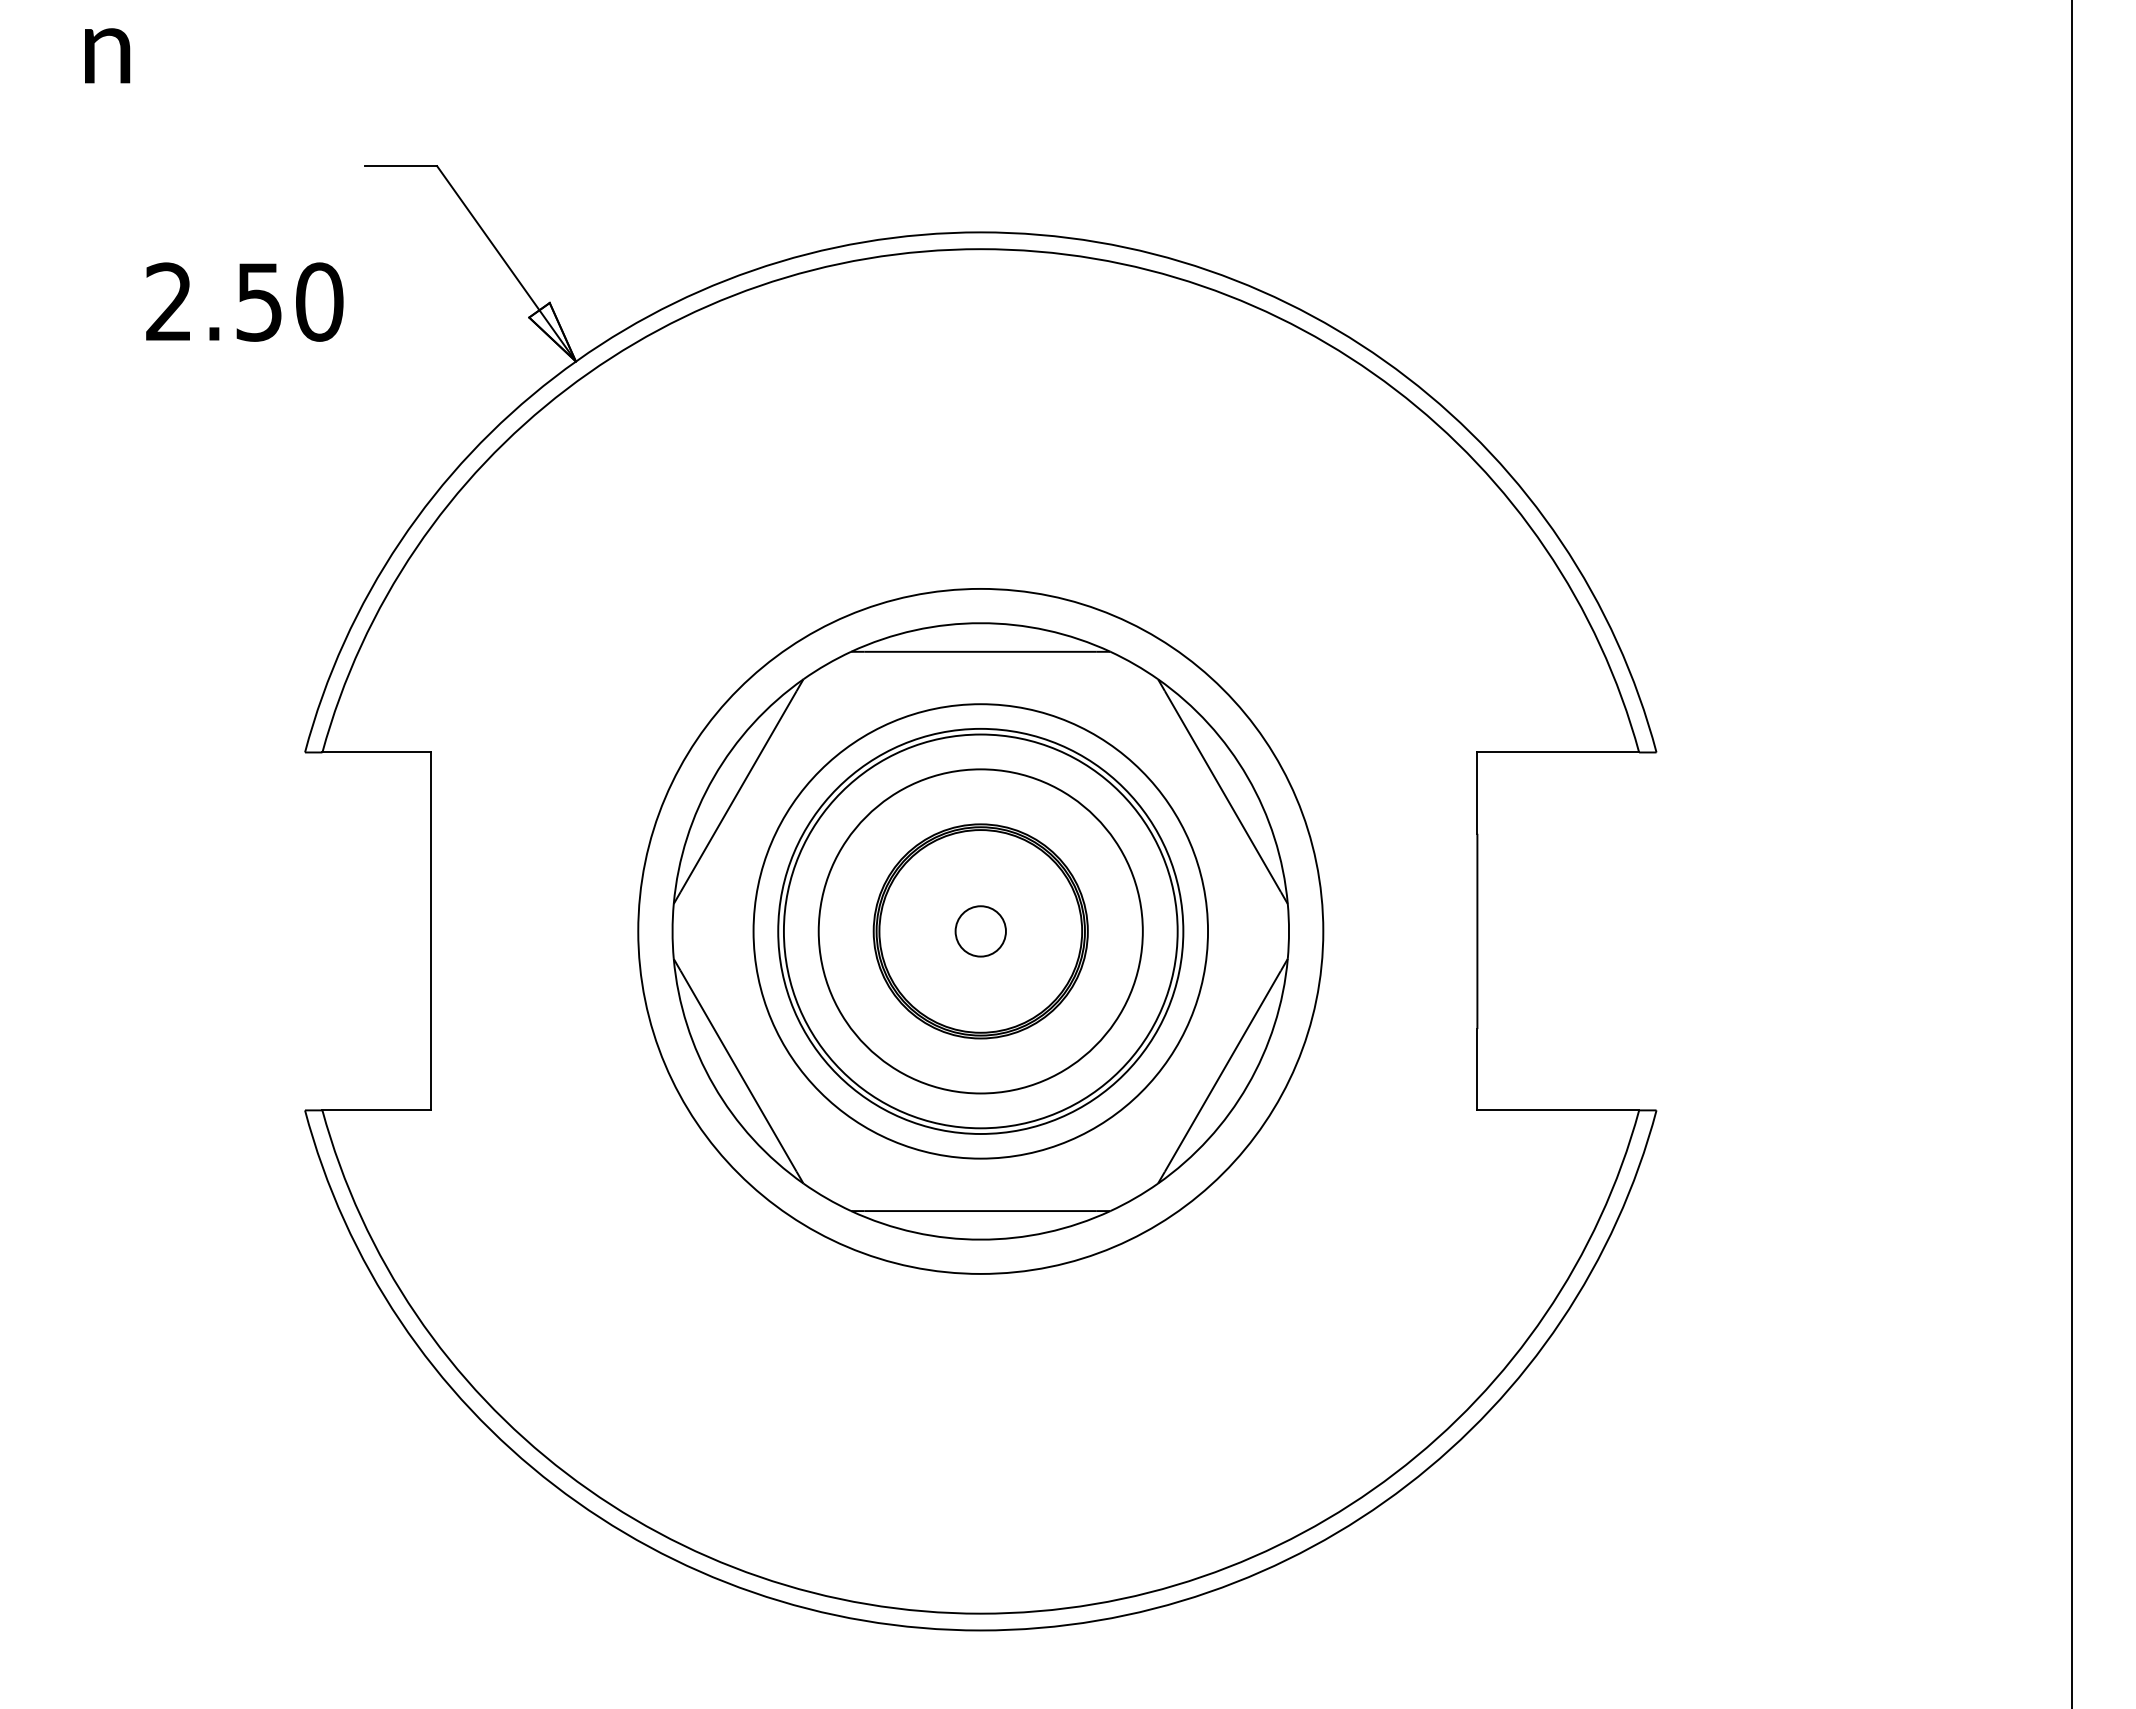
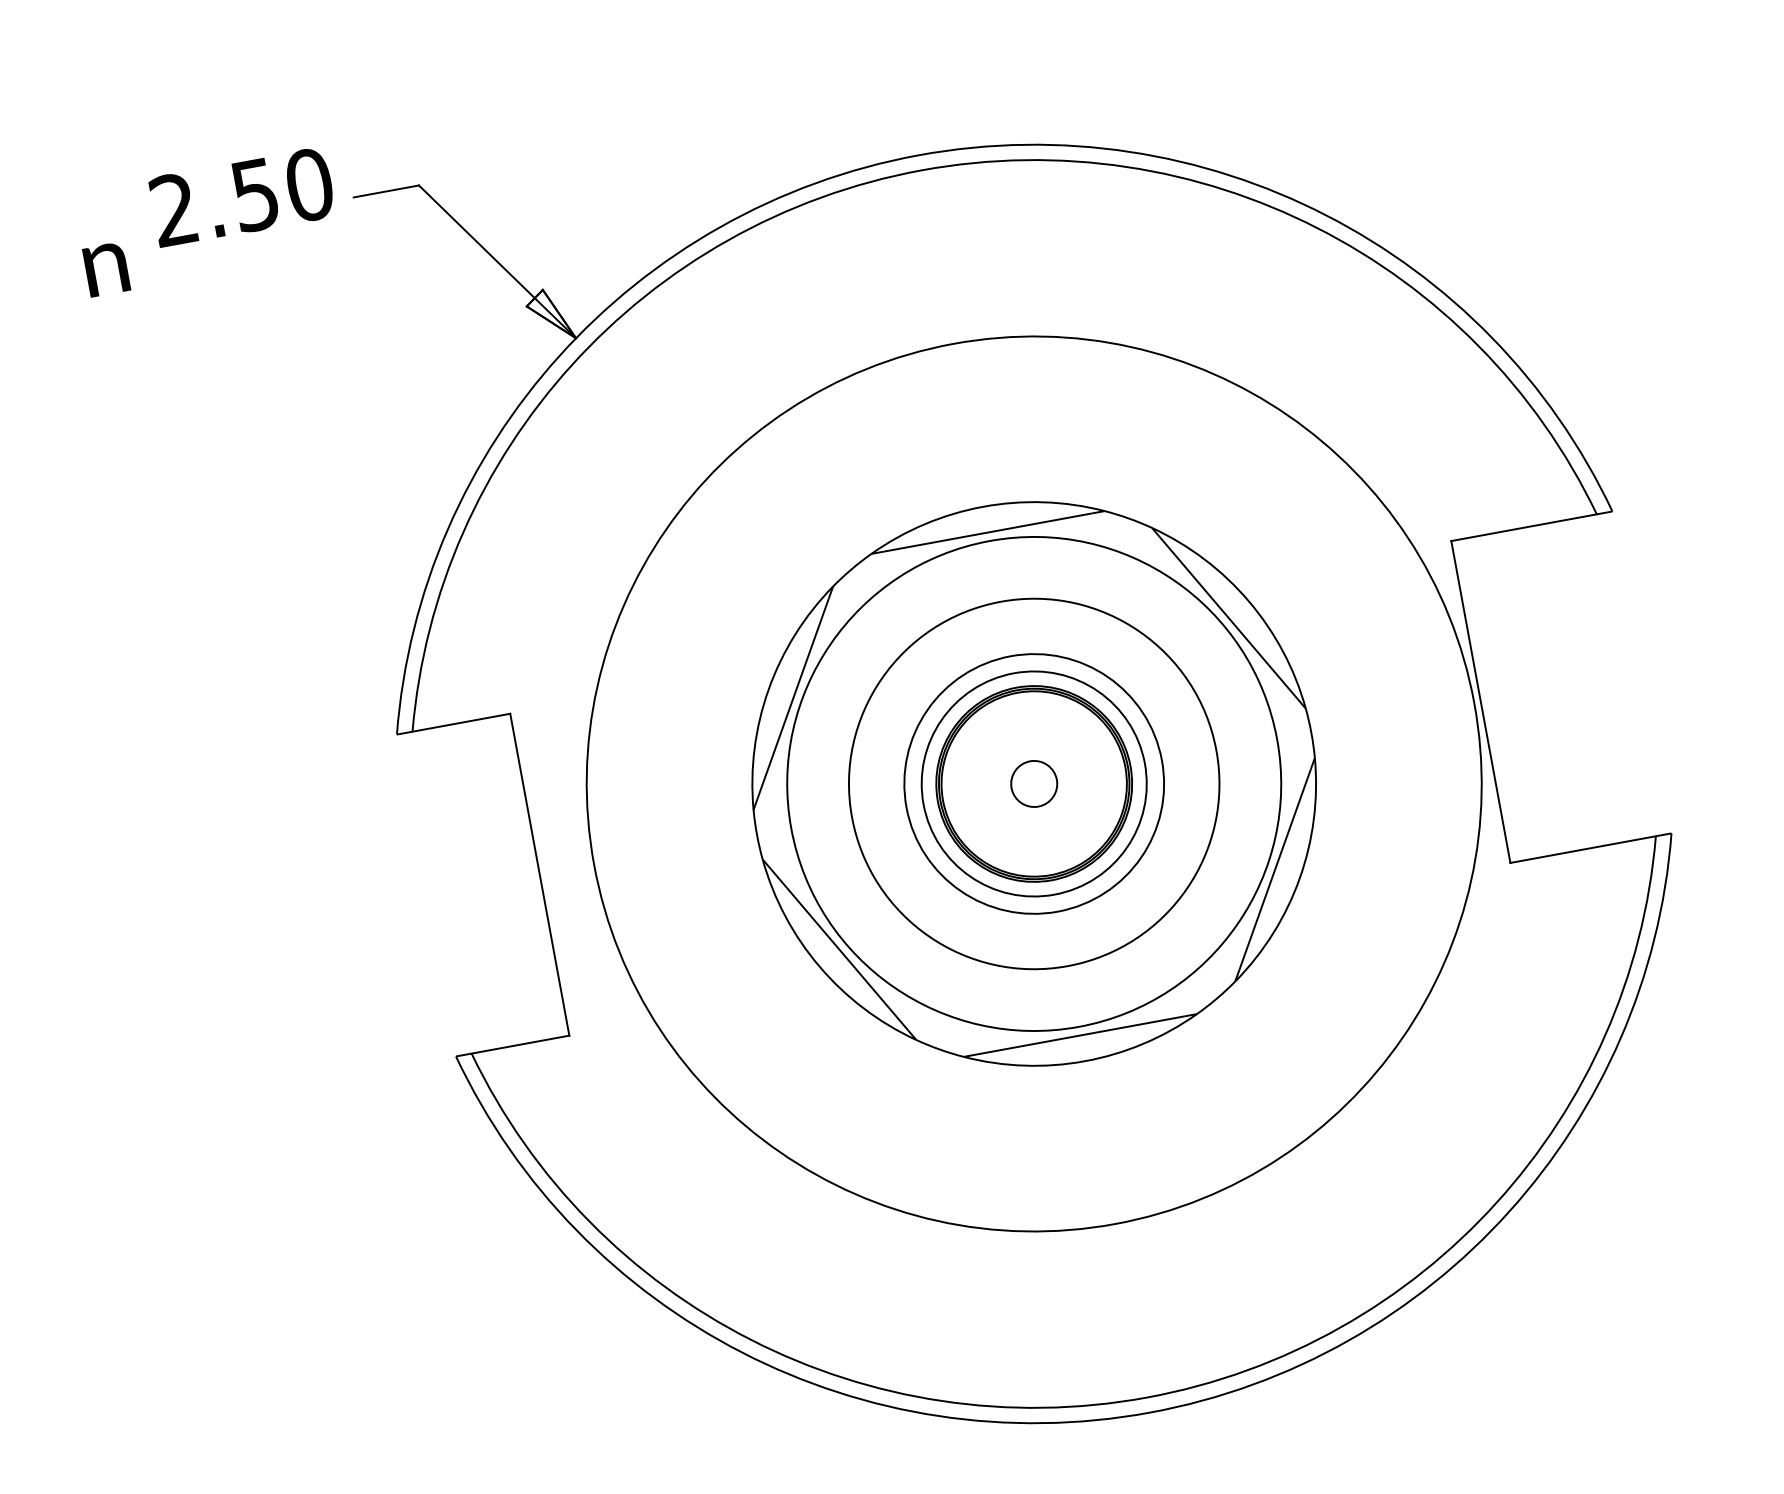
text: (107, 55) -> (106, 269), moved
text: (244, 301) -> (241, 196), moved
circle: (980, 931) -> (1033, 784), size x0.62
circle: (980, 931) -> (1033, 784), size x0.62
circle: (980, 931) -> (1033, 784), size x1.43
circle: (980, 931) -> (1033, 784), size x1.67

